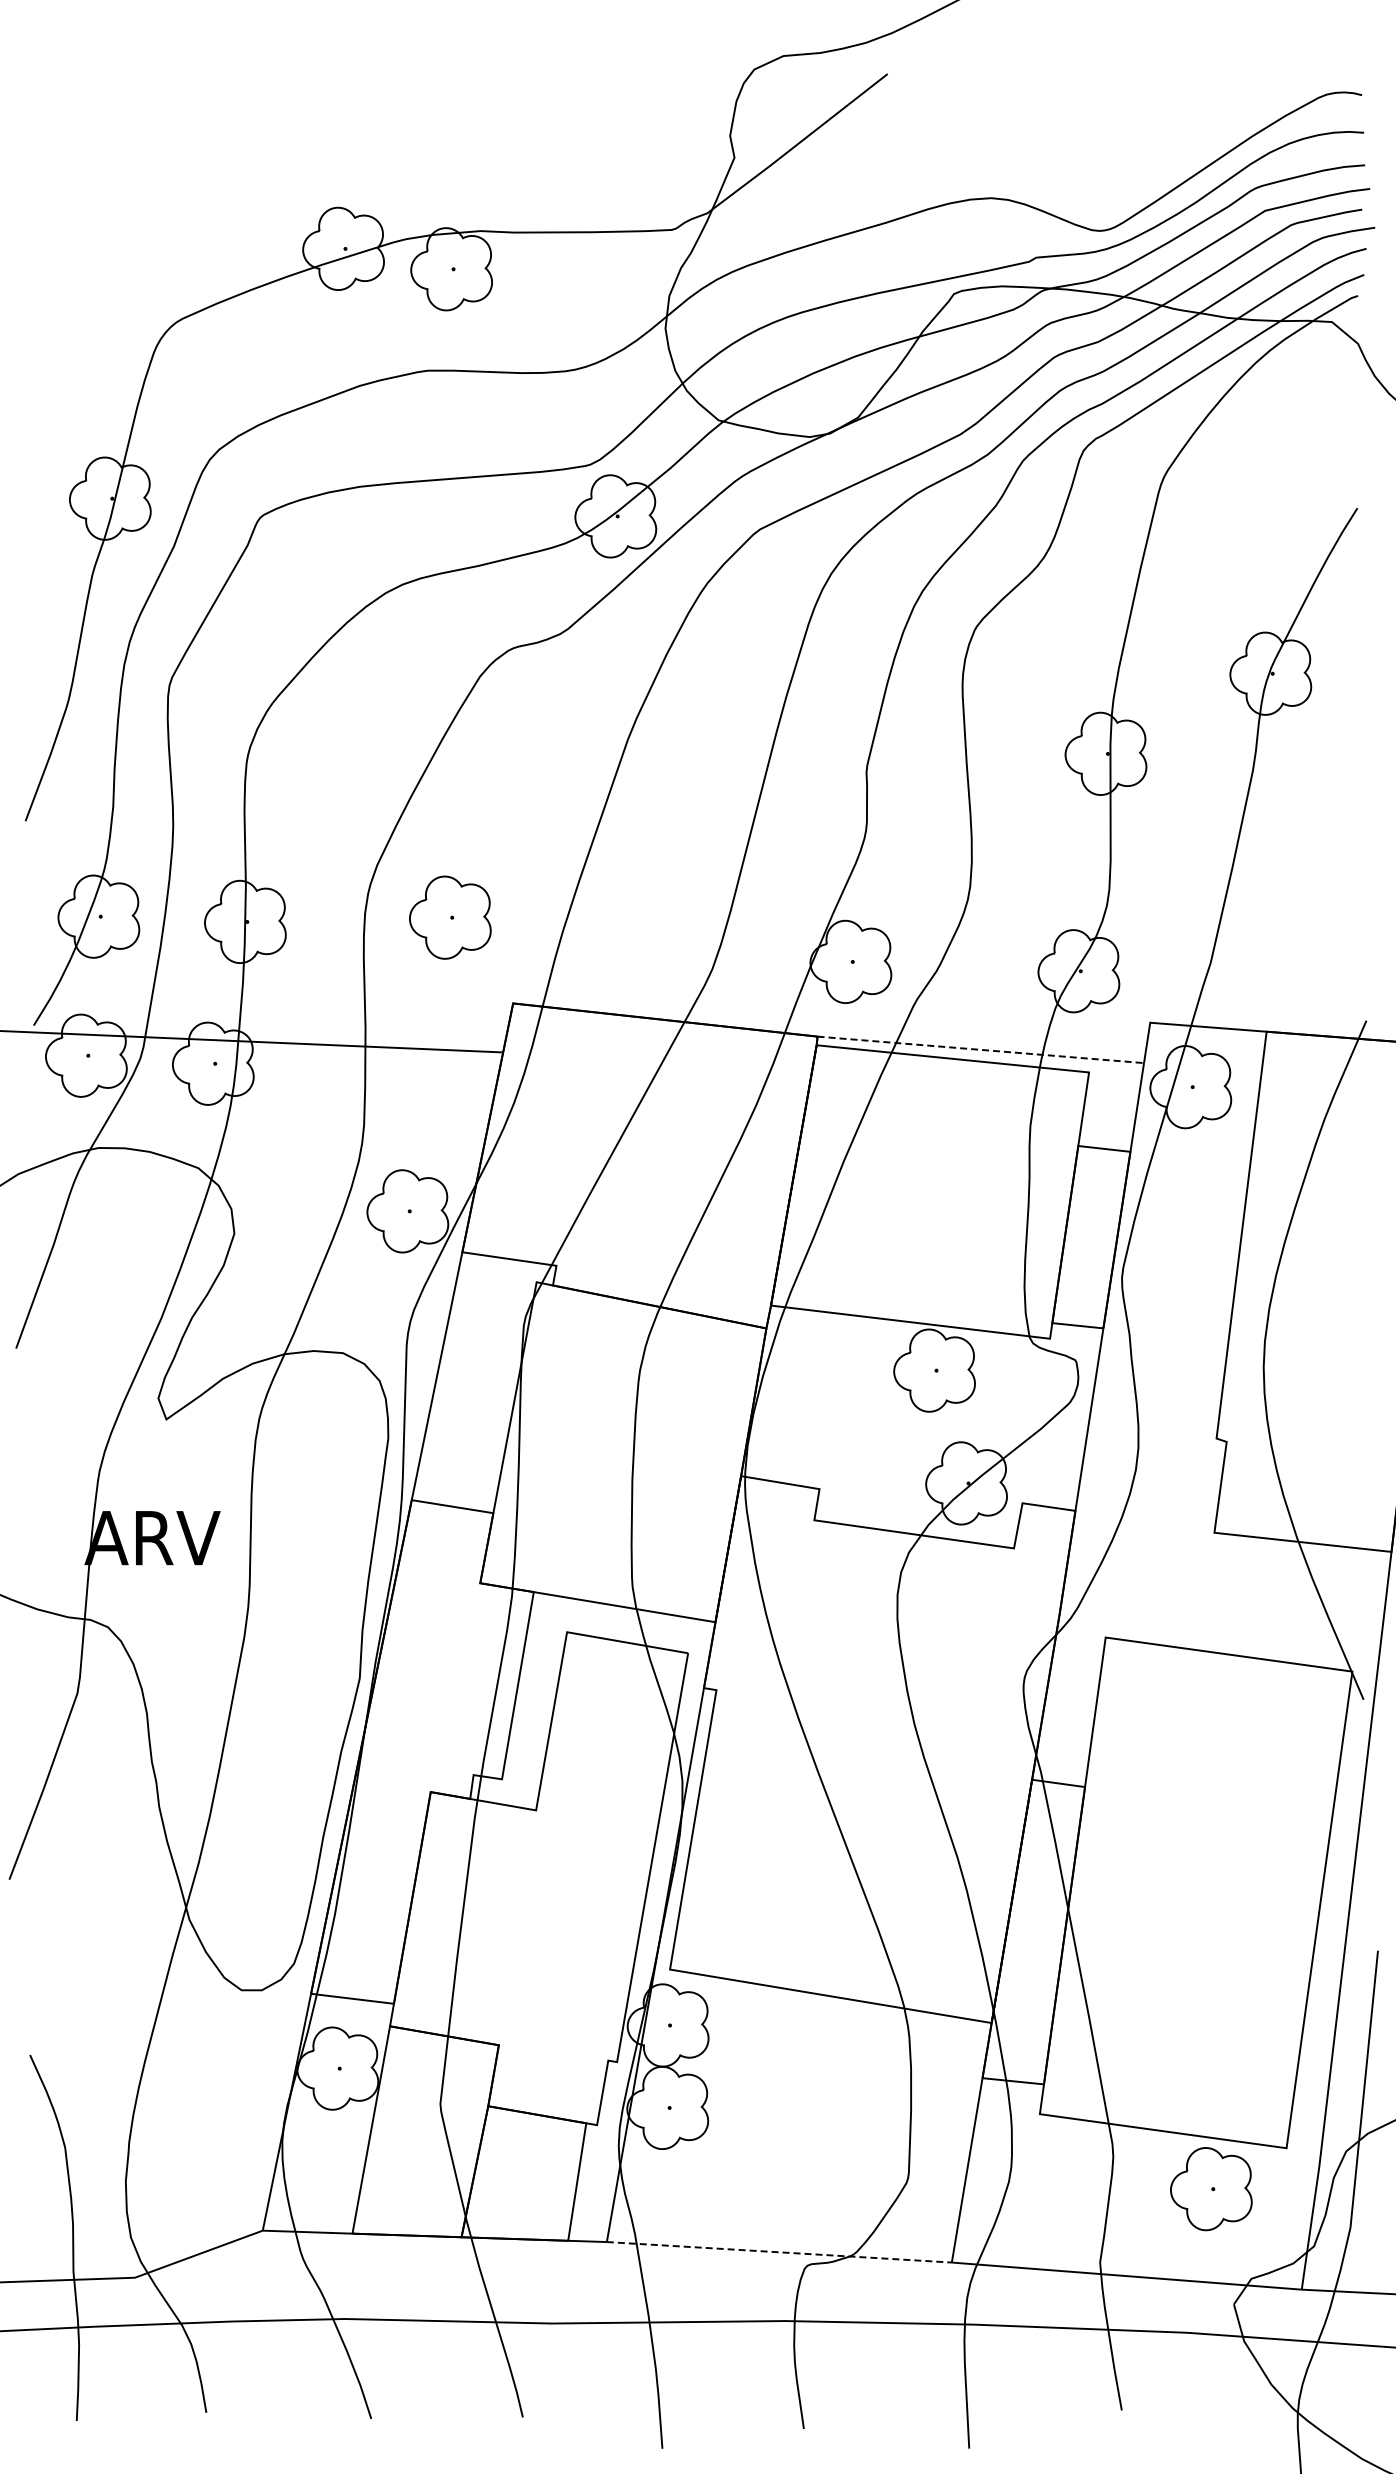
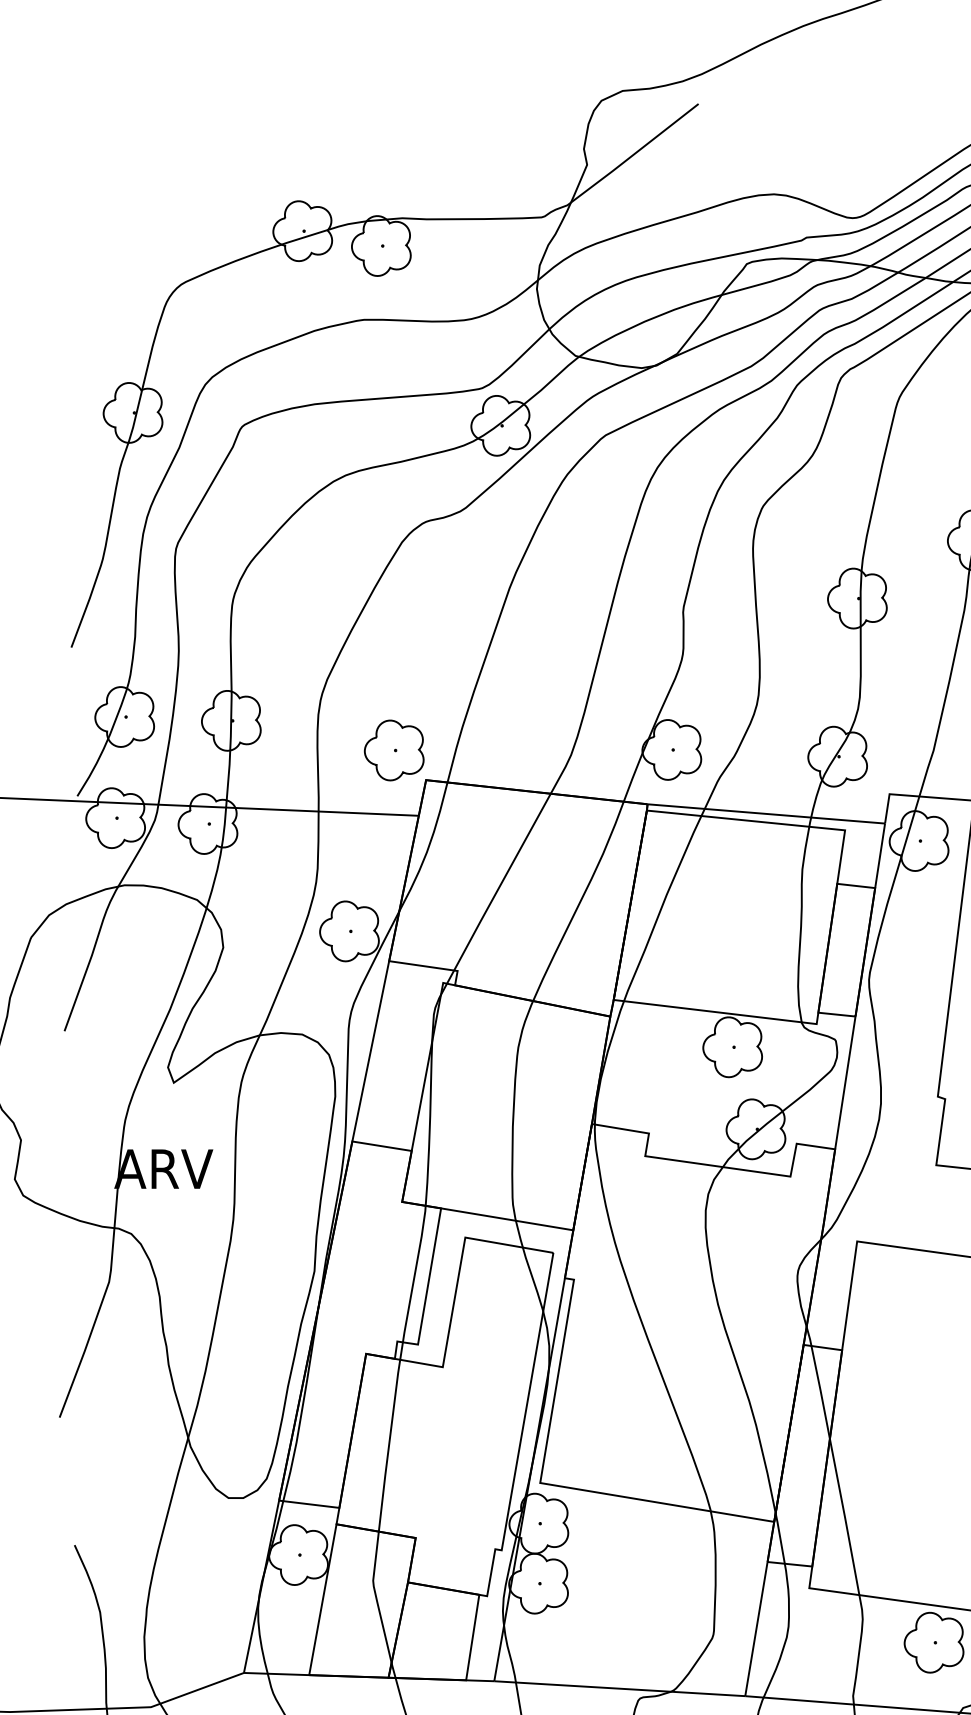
part: (450, 917) -> (394, 750), moved
line: (980, 1049) -> (766, 813), dashed -> solid
line: (779, 2252) -> (619, 1688), dashed -> solid

